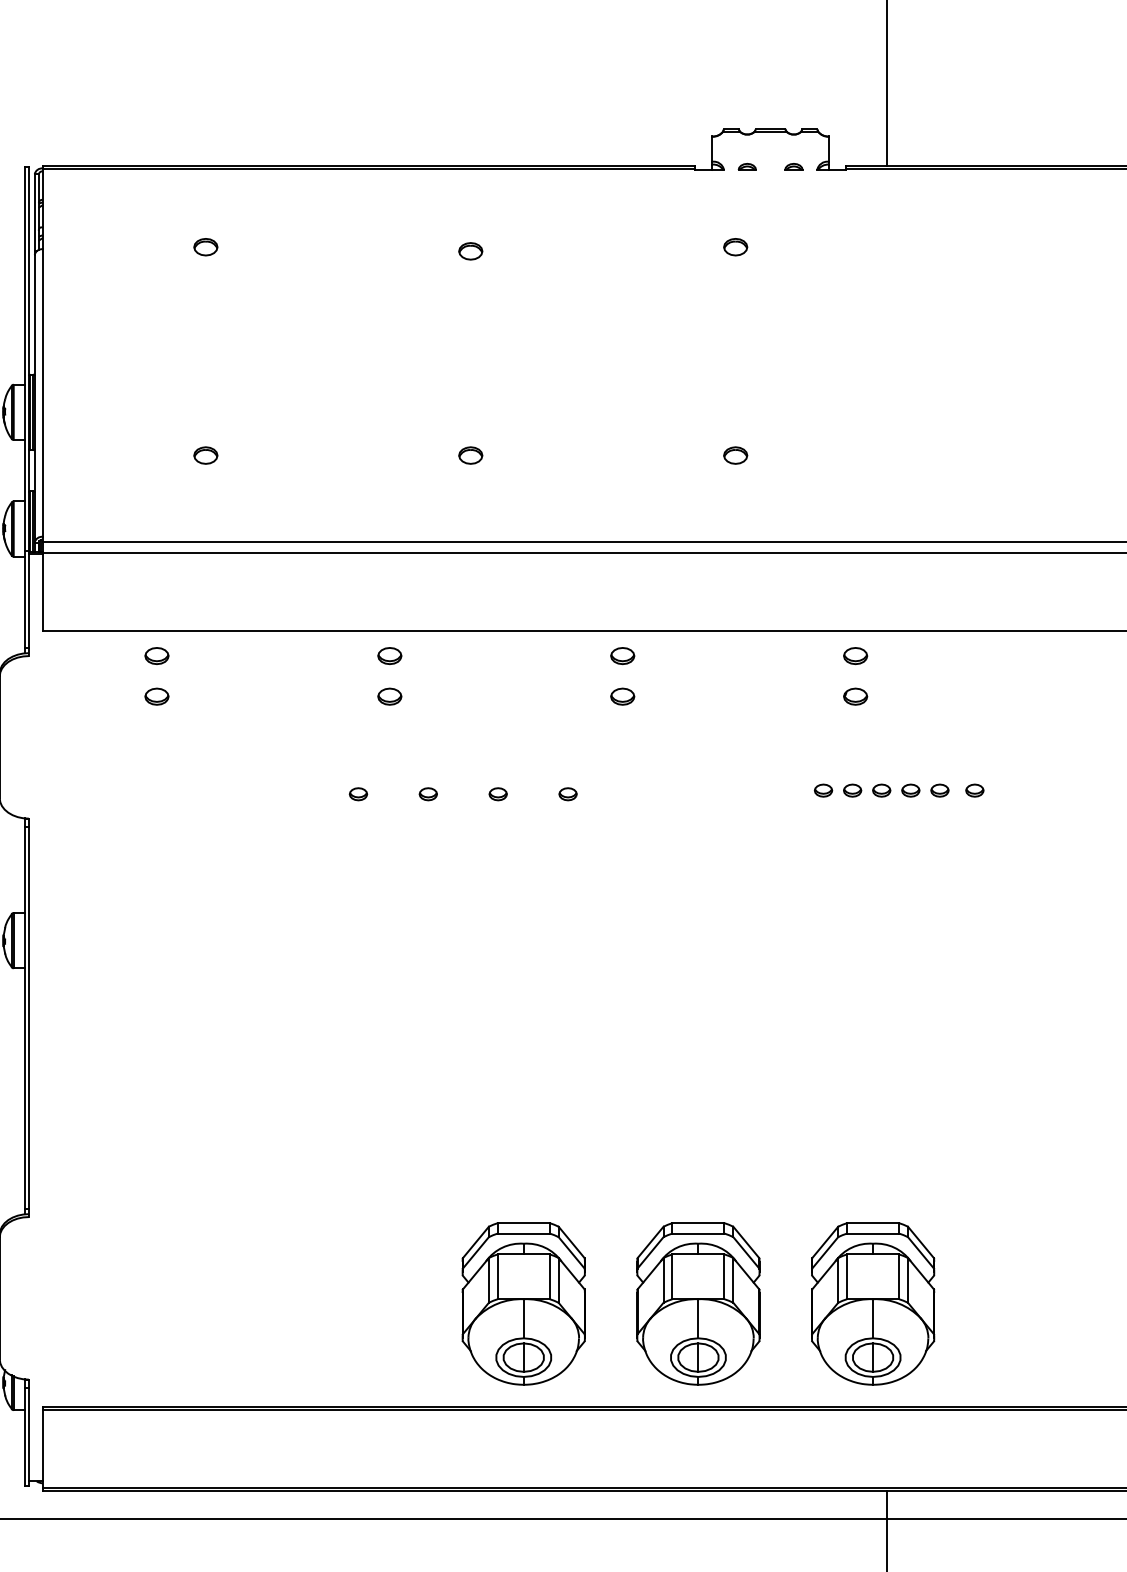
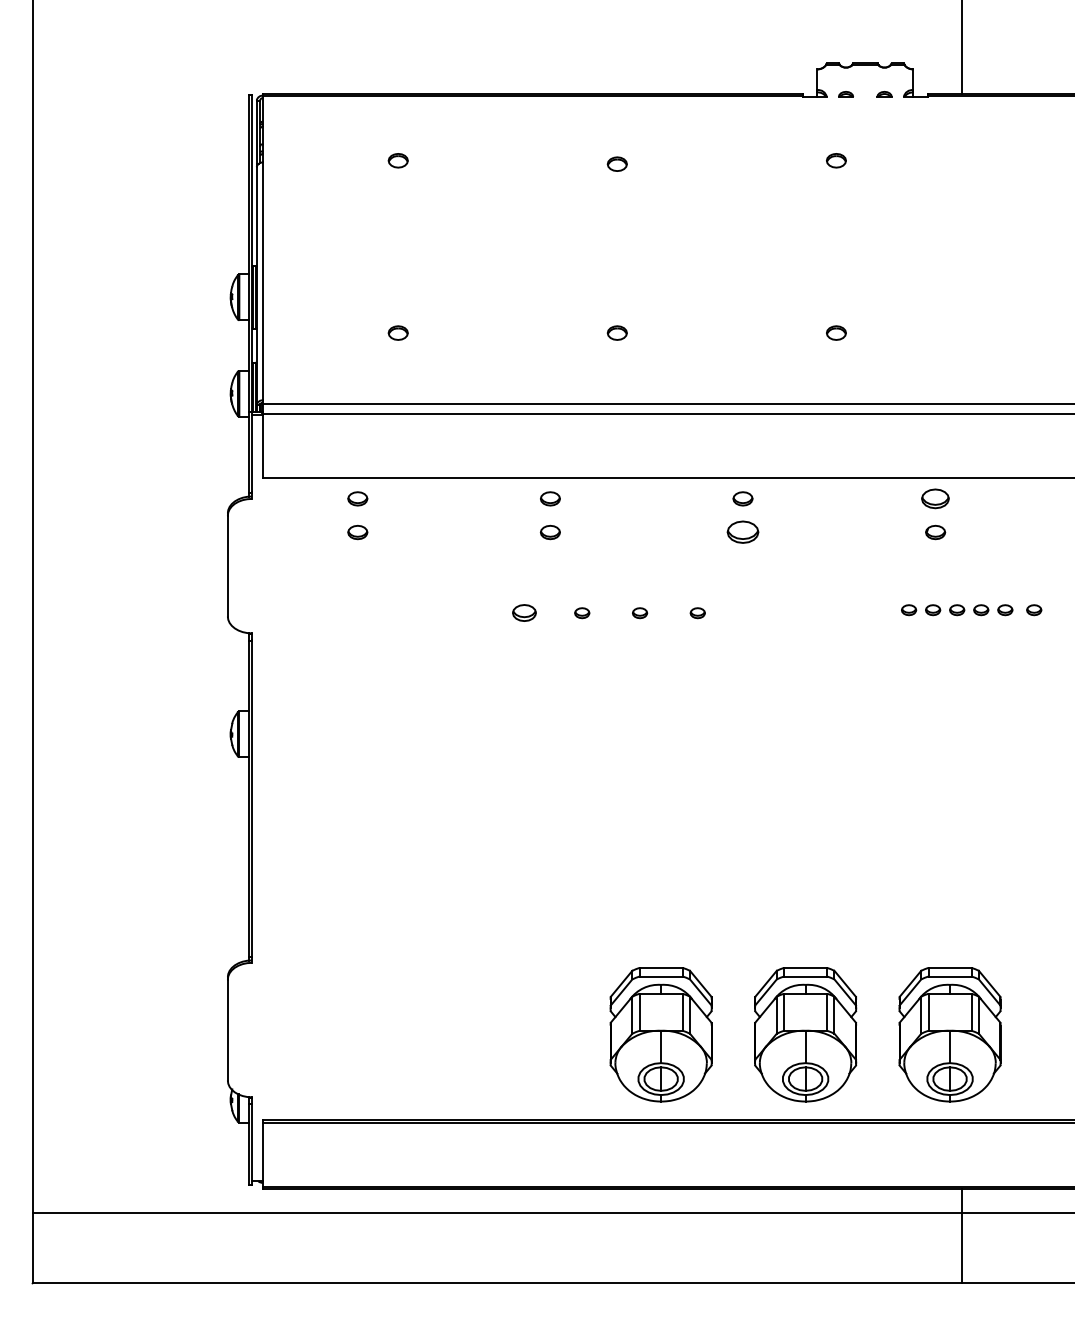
part: (855, 655) -> (935, 498), size x1.4
part: (622, 696) -> (742, 532), size x1.6
part: (358, 794) -> (524, 613), size x1.6

